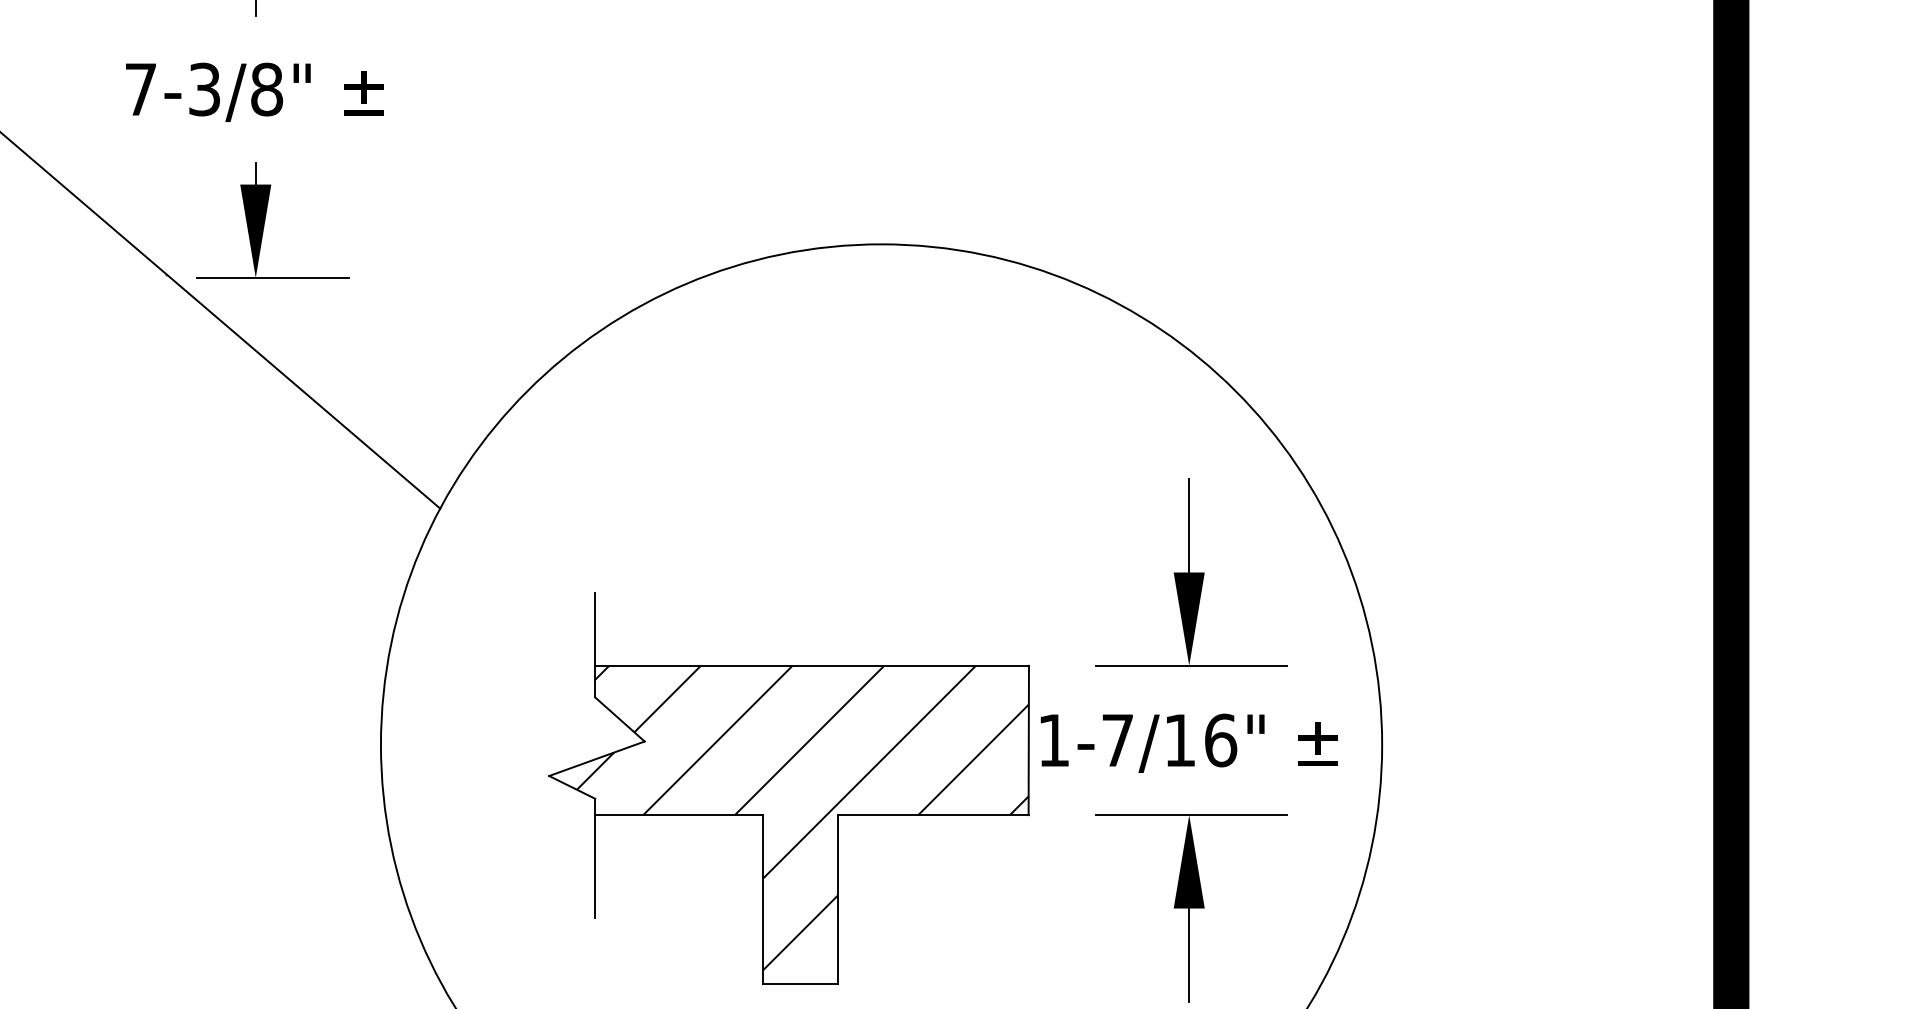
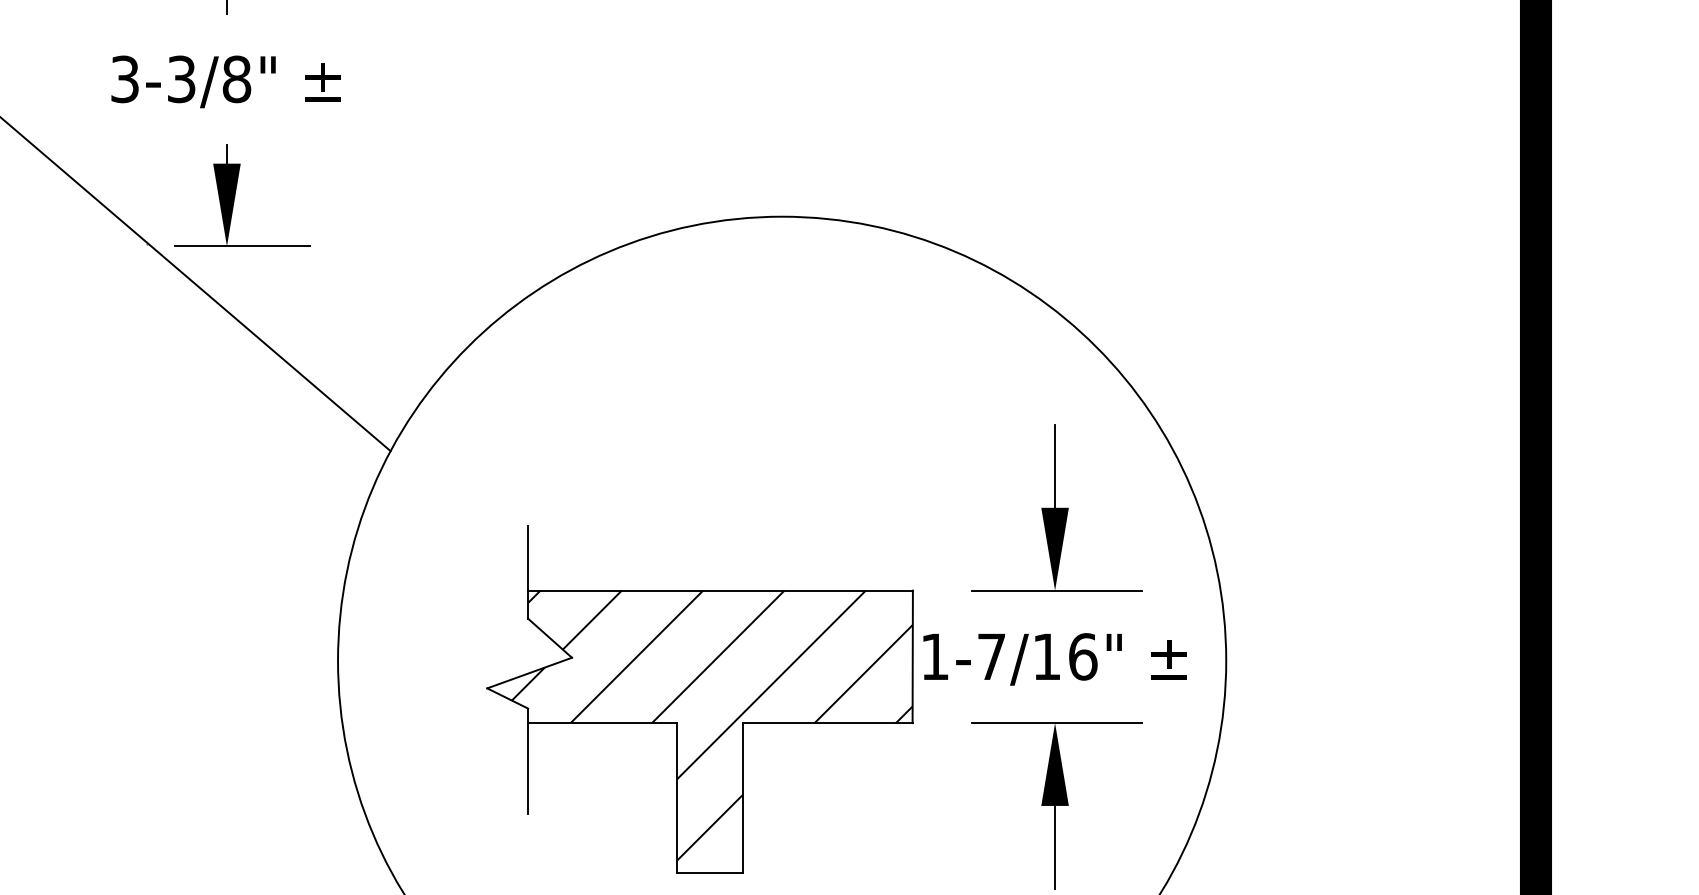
text: (140, 89) -> (124, 79), 7-3/8" -> 3-3/8"

